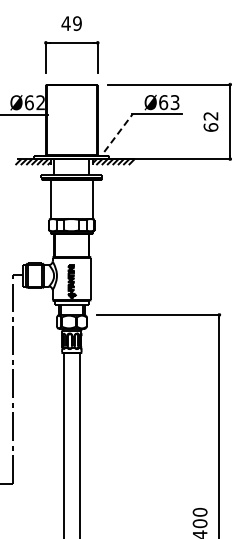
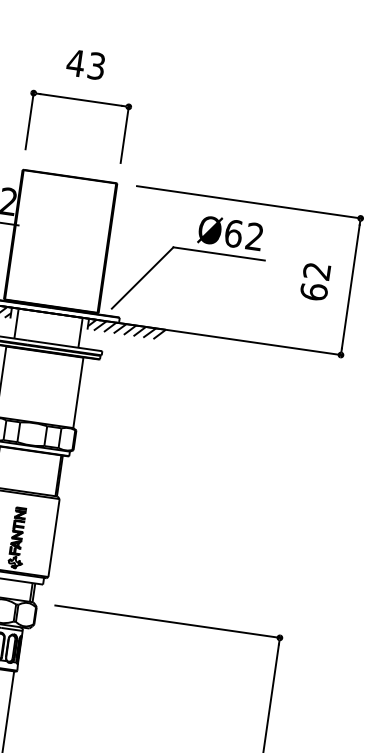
text: (77, 23) -> (96, 65), 49 -> 43
text: (174, 102) -> (253, 236), Ø63 -> Ø62
line: (118, 132) -> (143, 276), dashed -> solid

